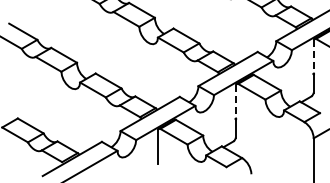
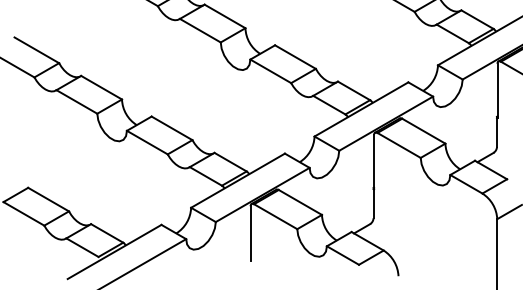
line: (313, 57) -> (496, 91), dashed -> solid
line: (236, 102) -> (374, 162), dashed -> solid

